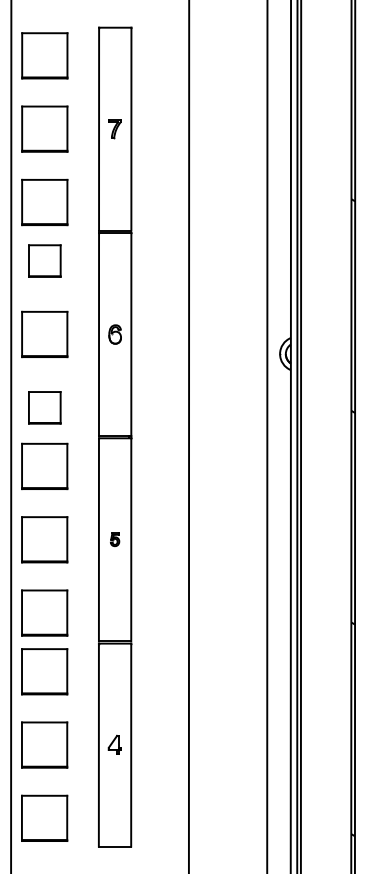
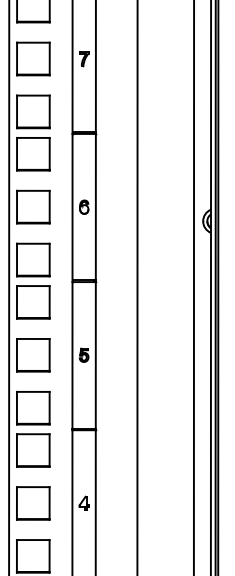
part: (44, 260) -> (33, 153), size x1.43
part: (44, 407) -> (33, 259), size x1.43
part: (114, 539) -> (83, 355), size x1.43

